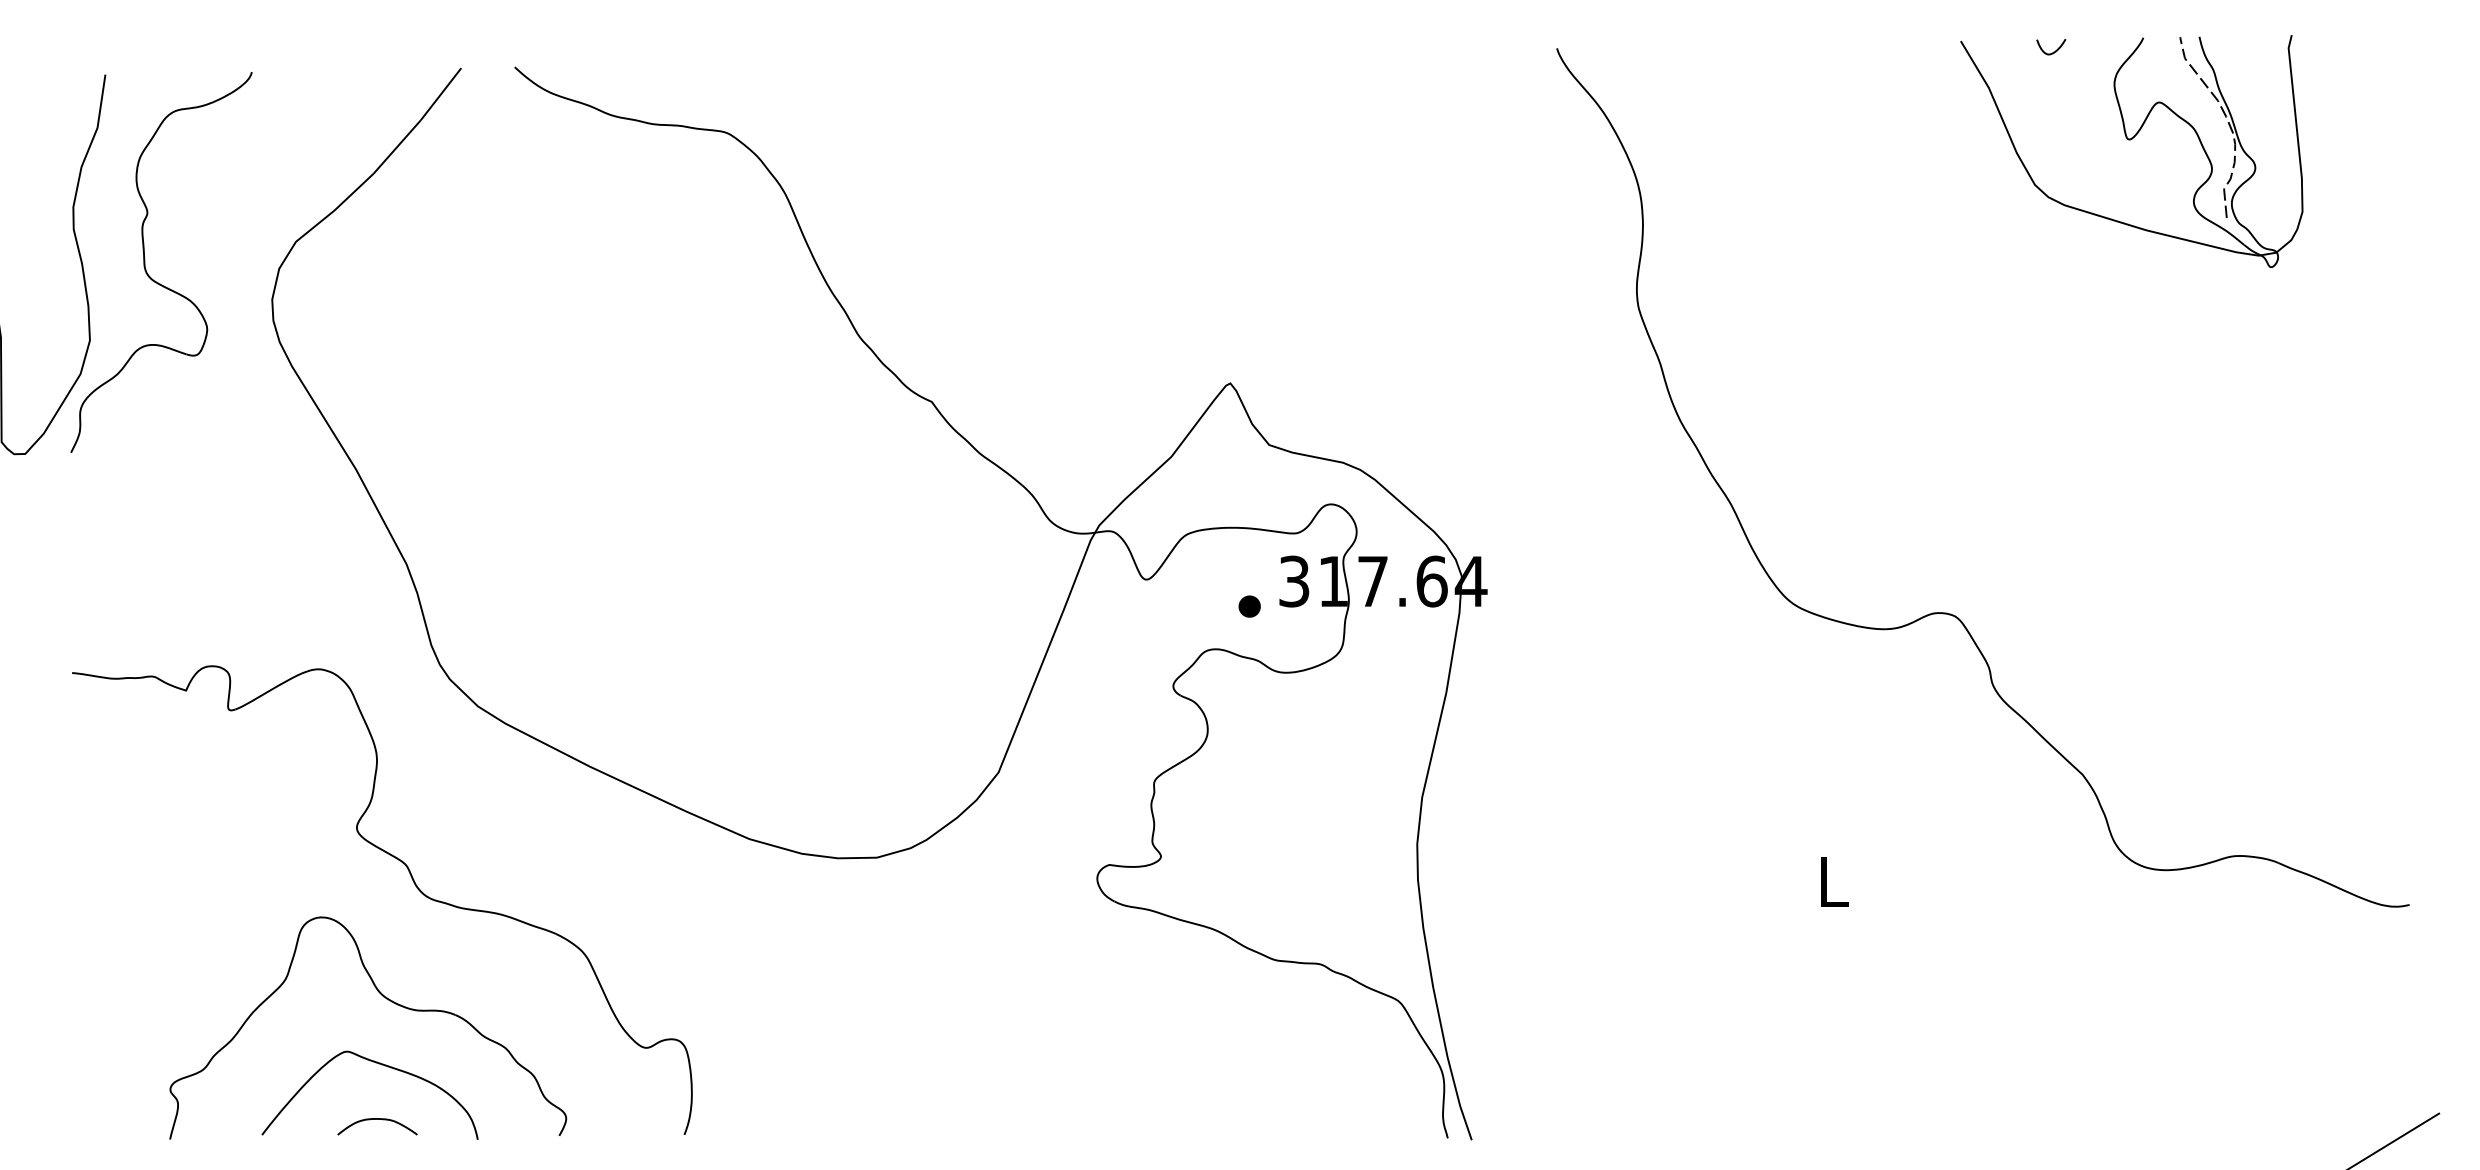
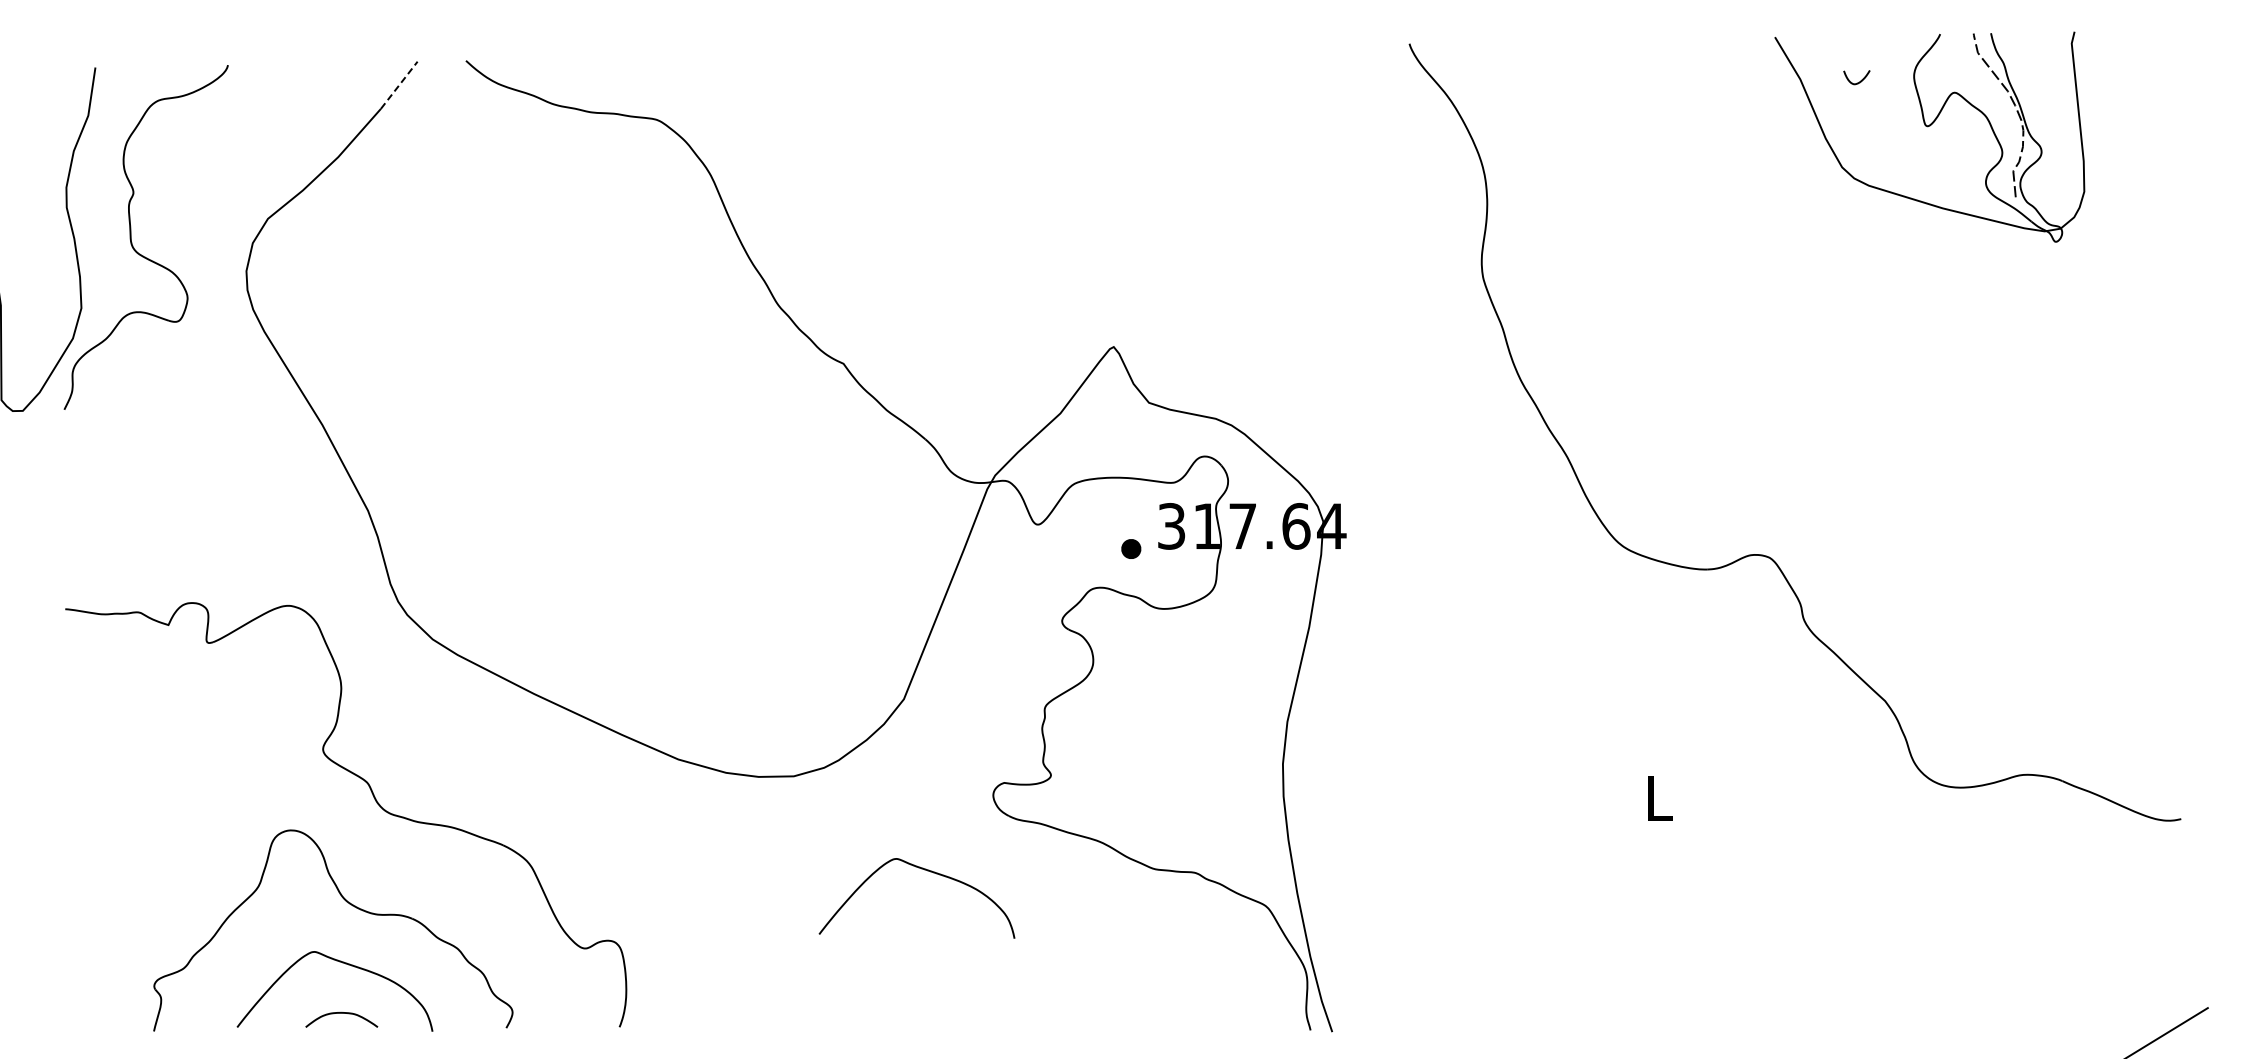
curve: (2055, 50) -> (1860, 80), moved
line: (441, 94) -> (399, 85), solid -> dashed
curve: (1021, 961) -> (924, 870), added

